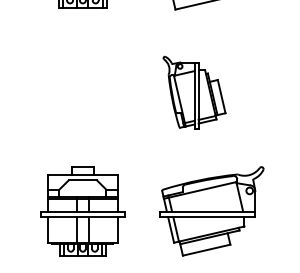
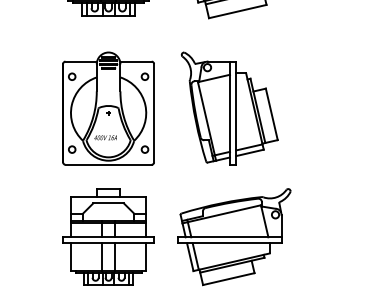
part: (82, 92) -> (108, 108), added
part: (194, 92) -> (229, 108), size x1.43
part: (211, 211) -> (234, 237), moved

